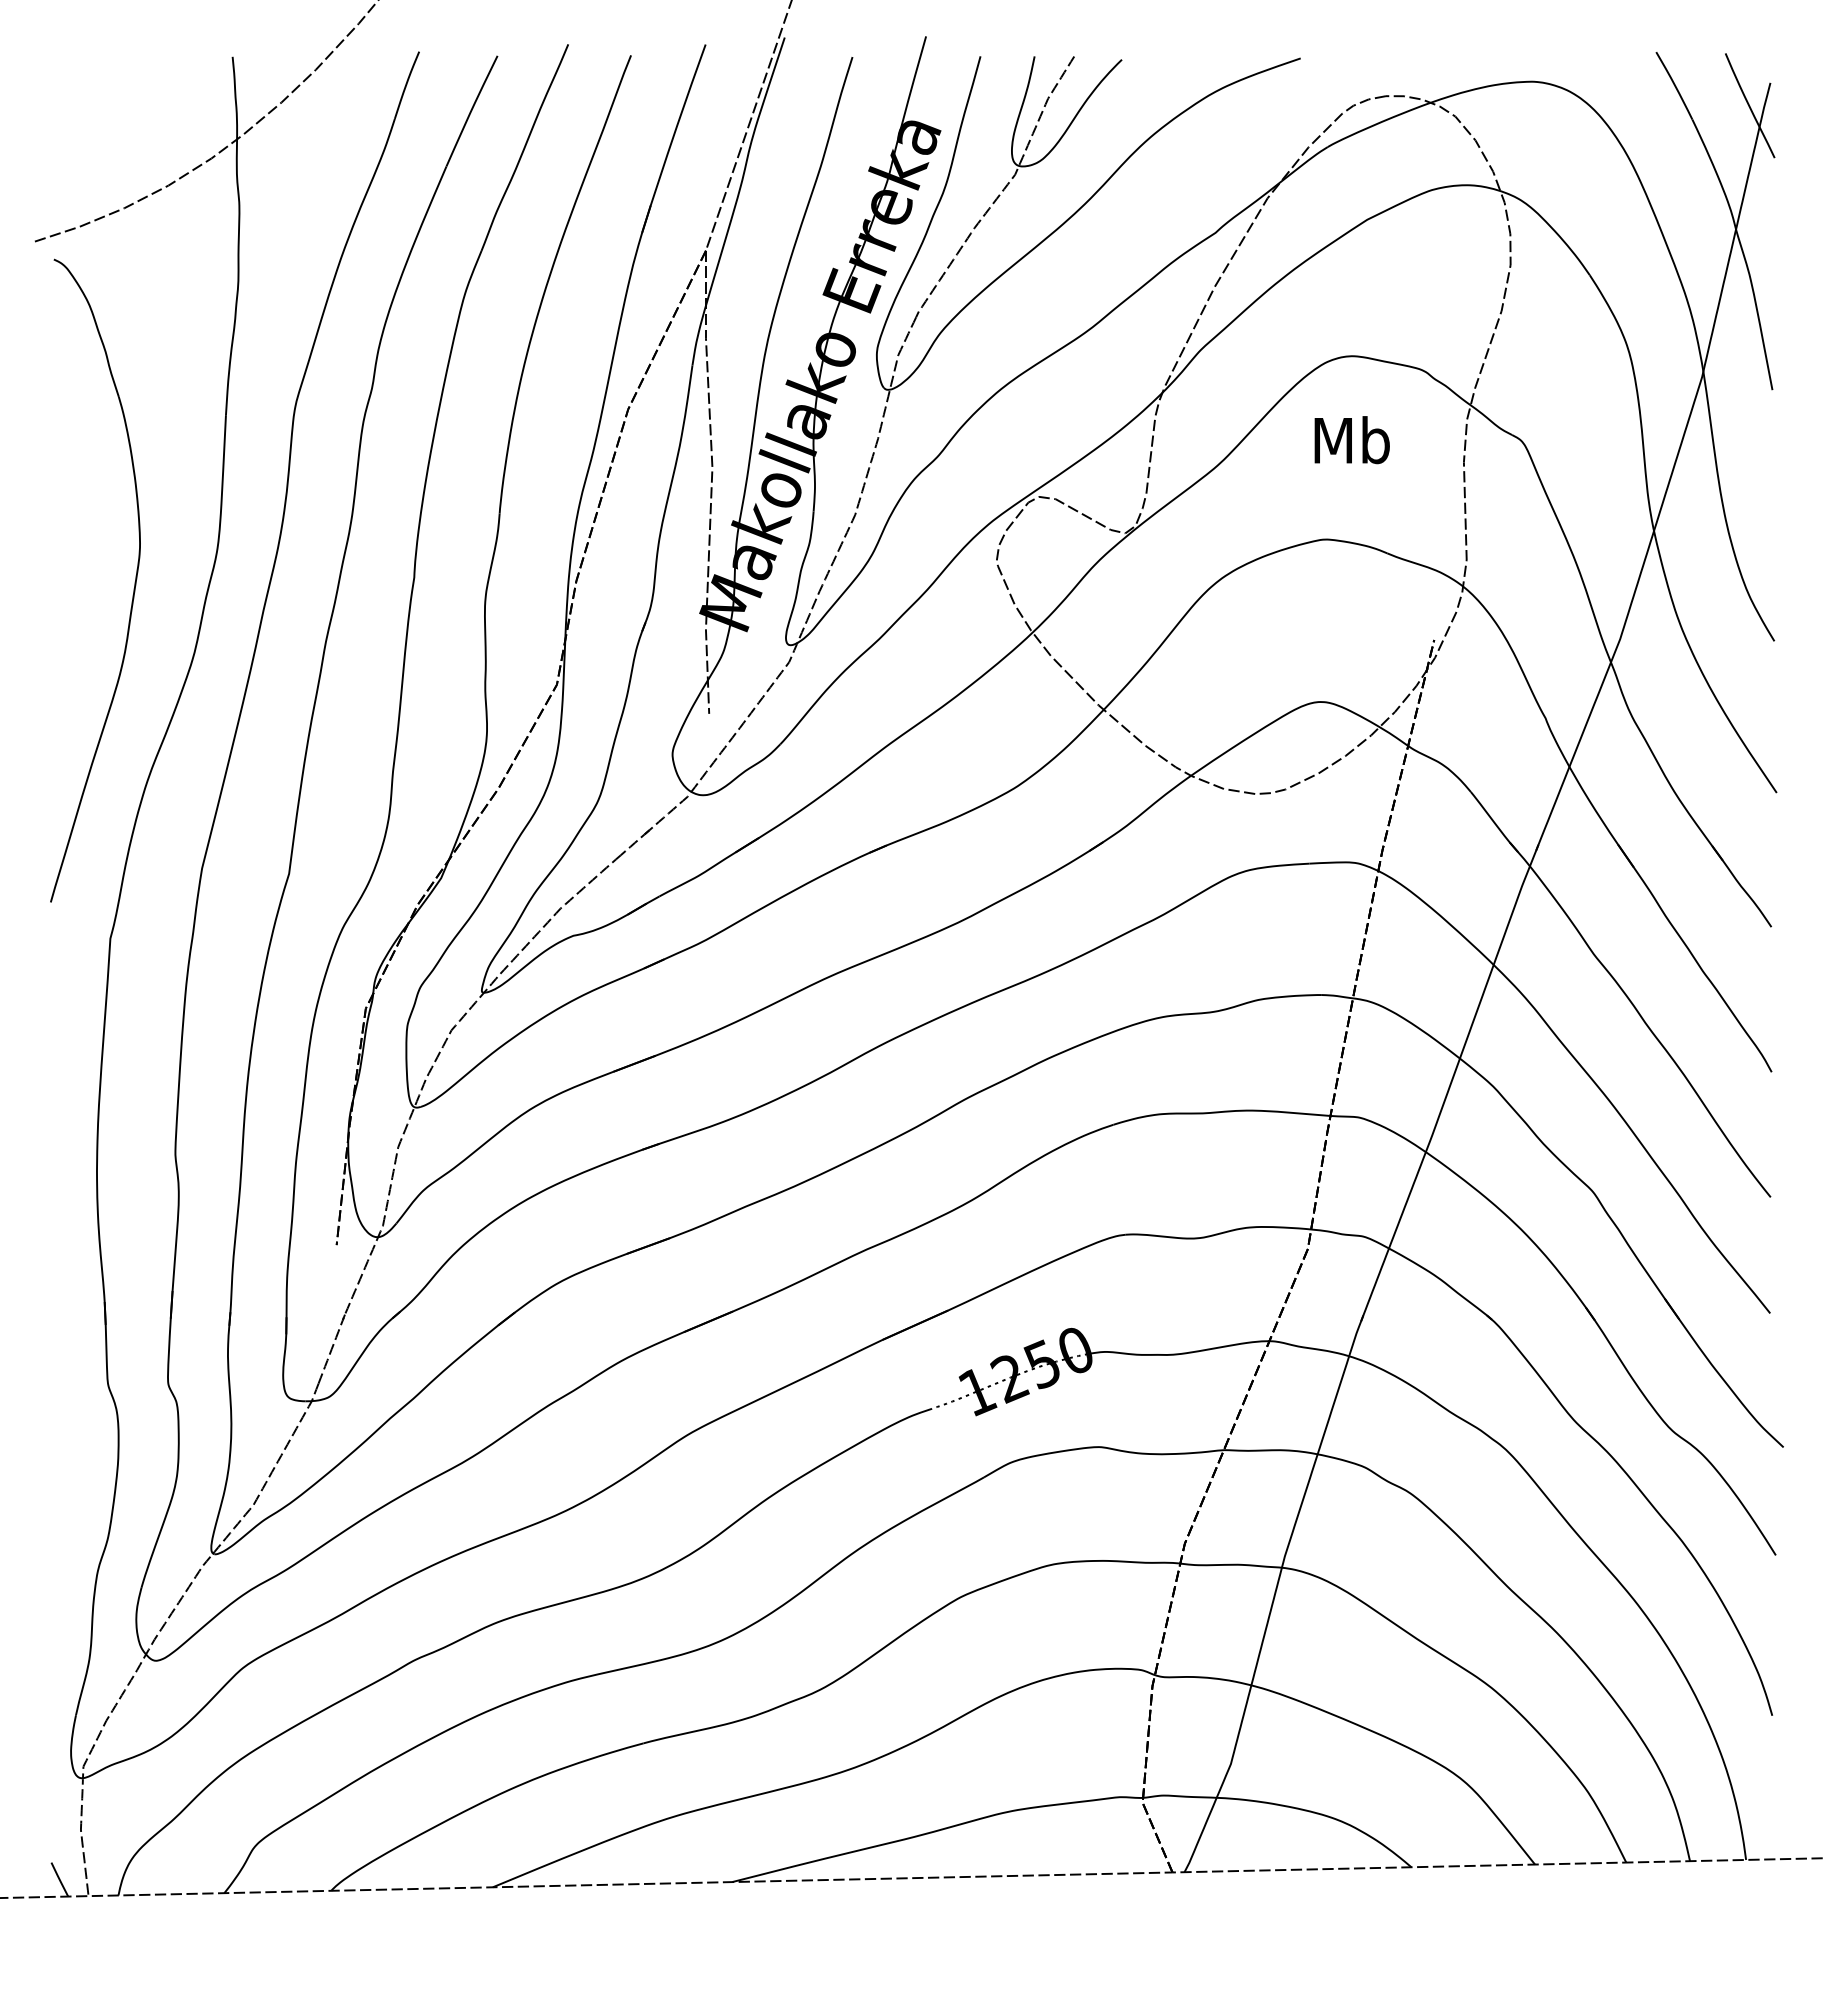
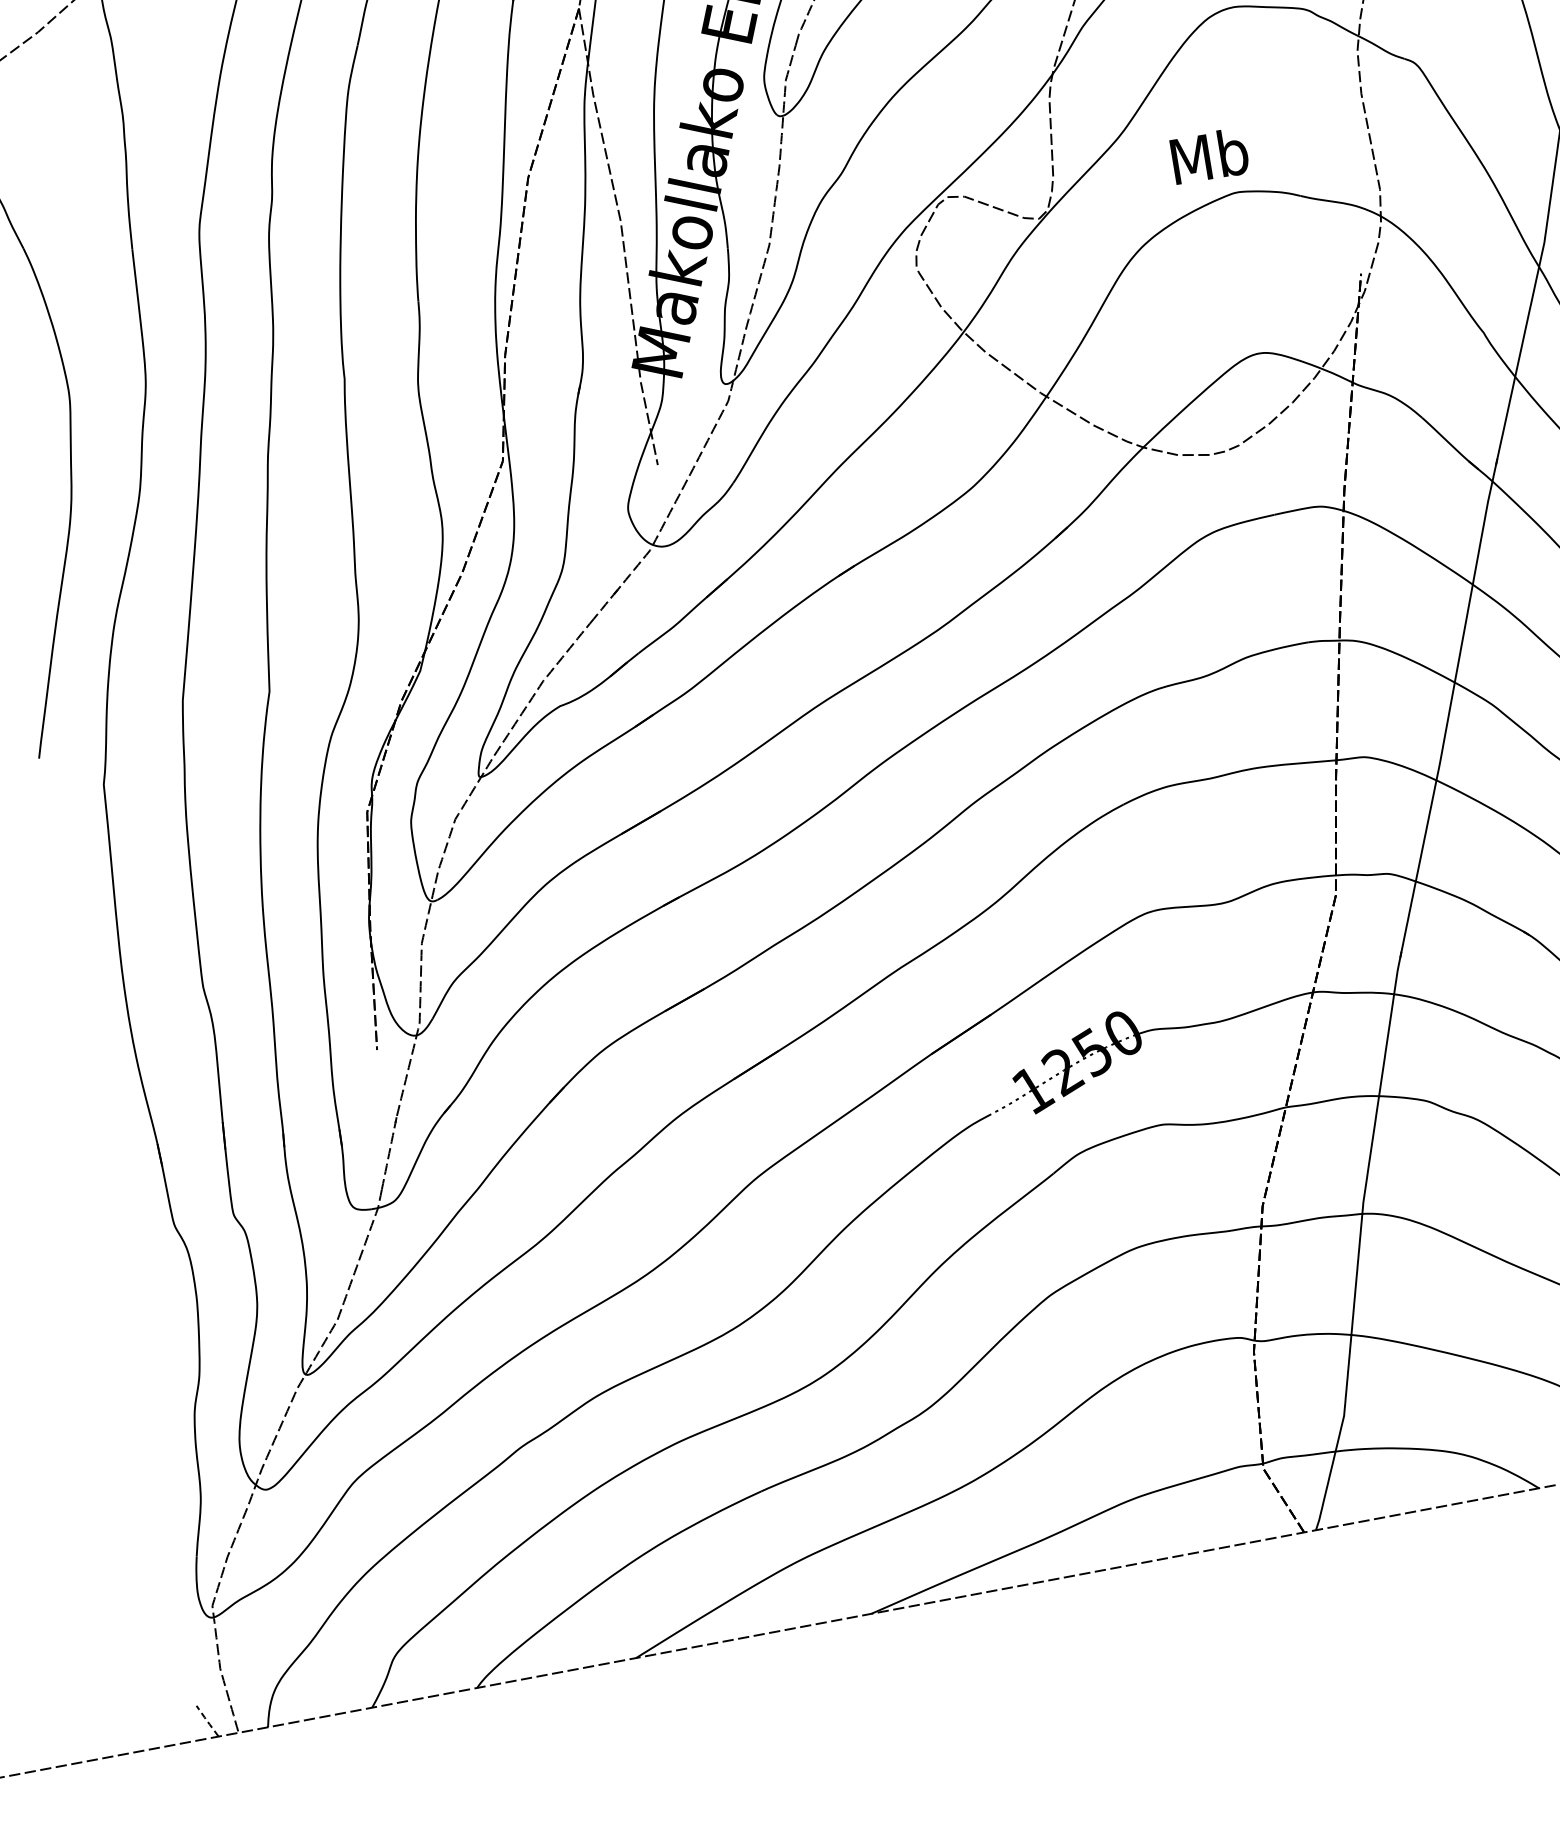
text: (1351, 440) -> (1209, 156), moved
line: (59, 1879) -> (207, 1721), solid -> dashed

